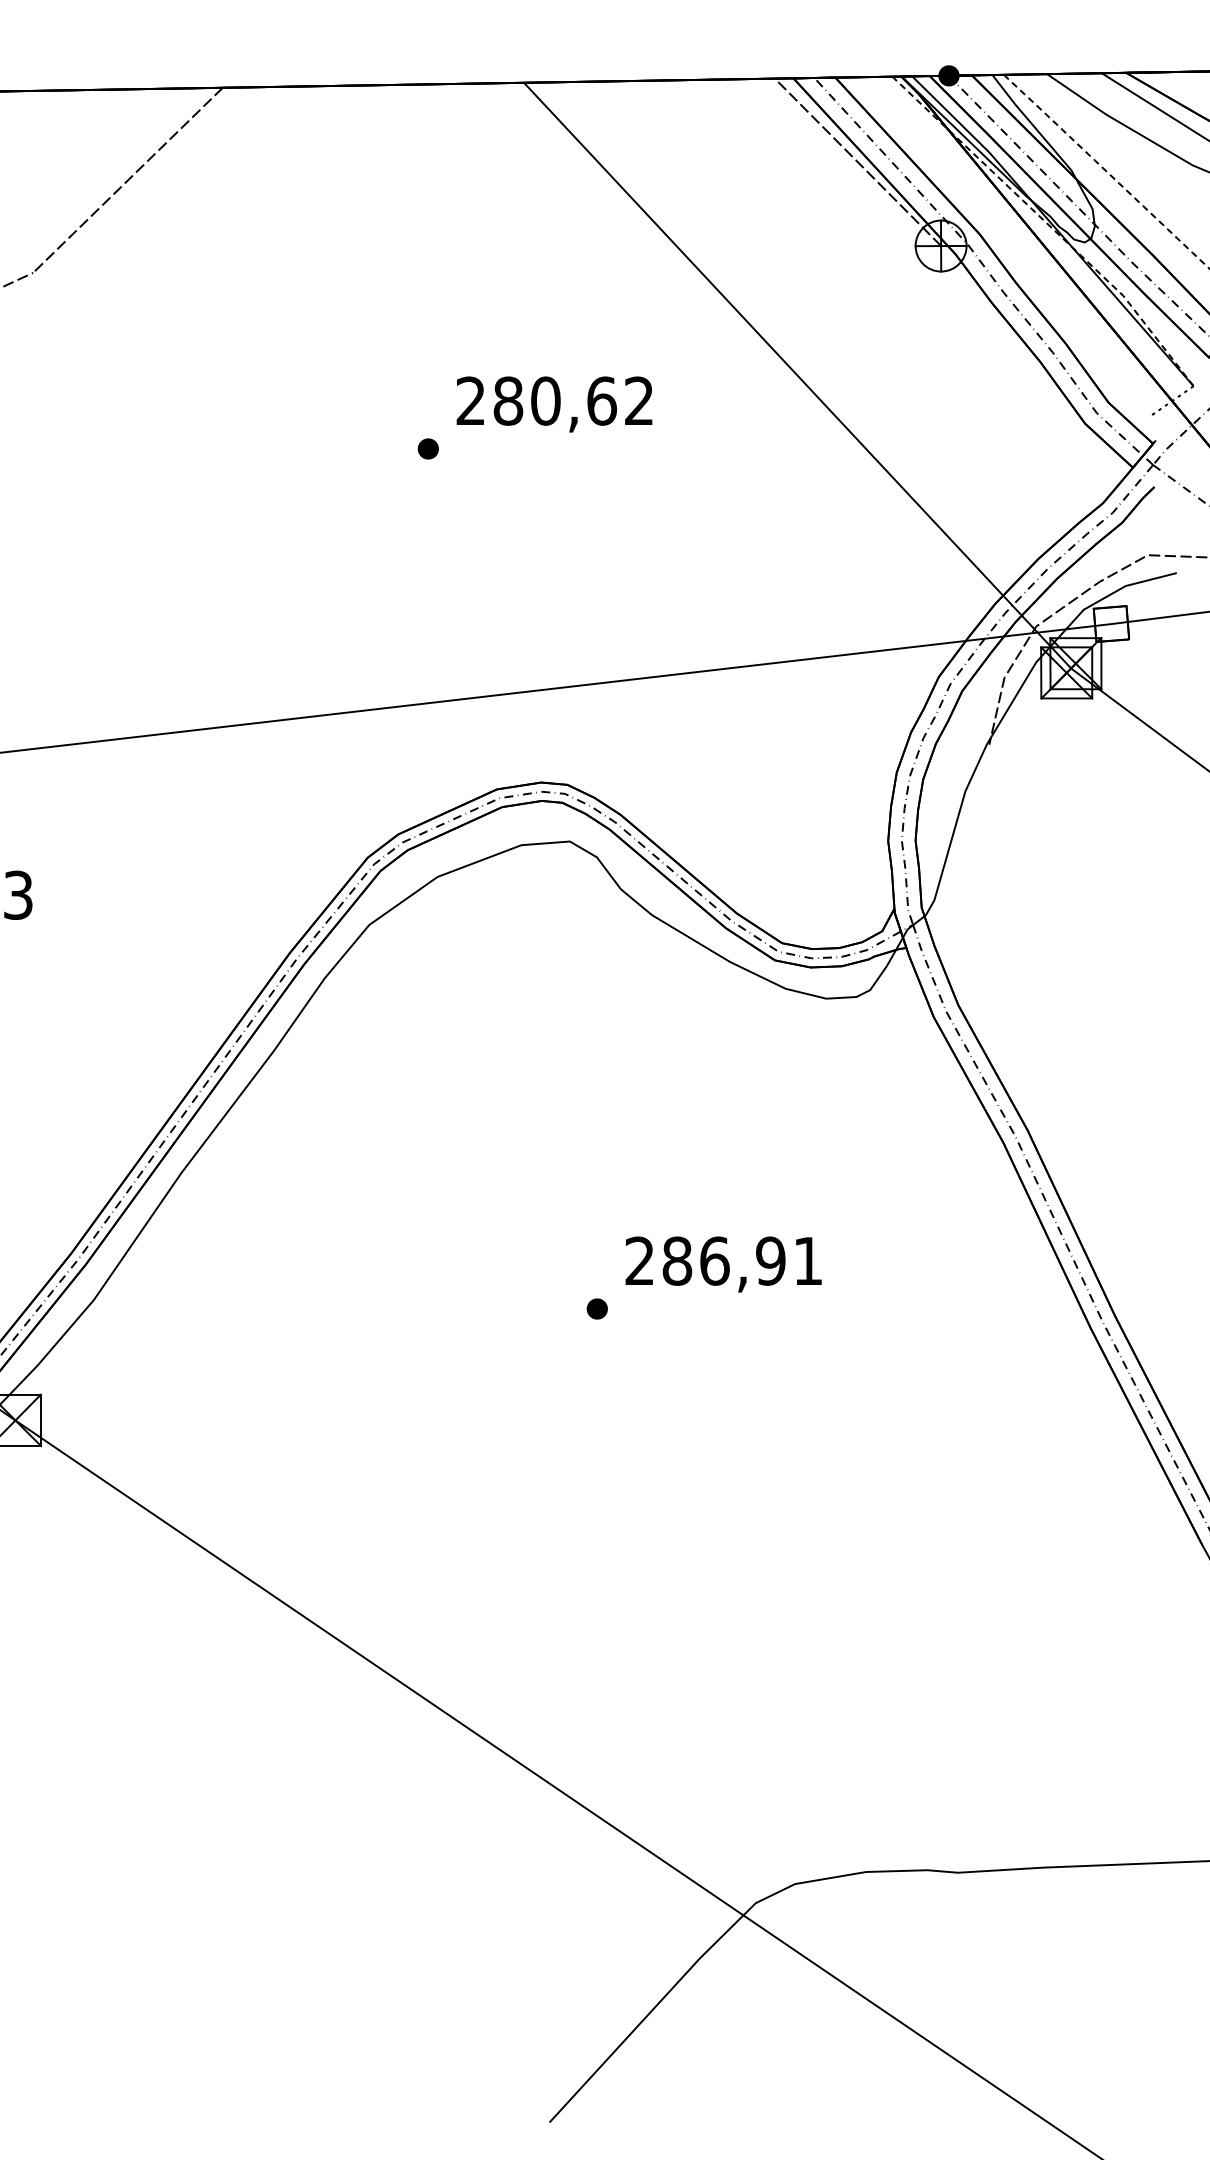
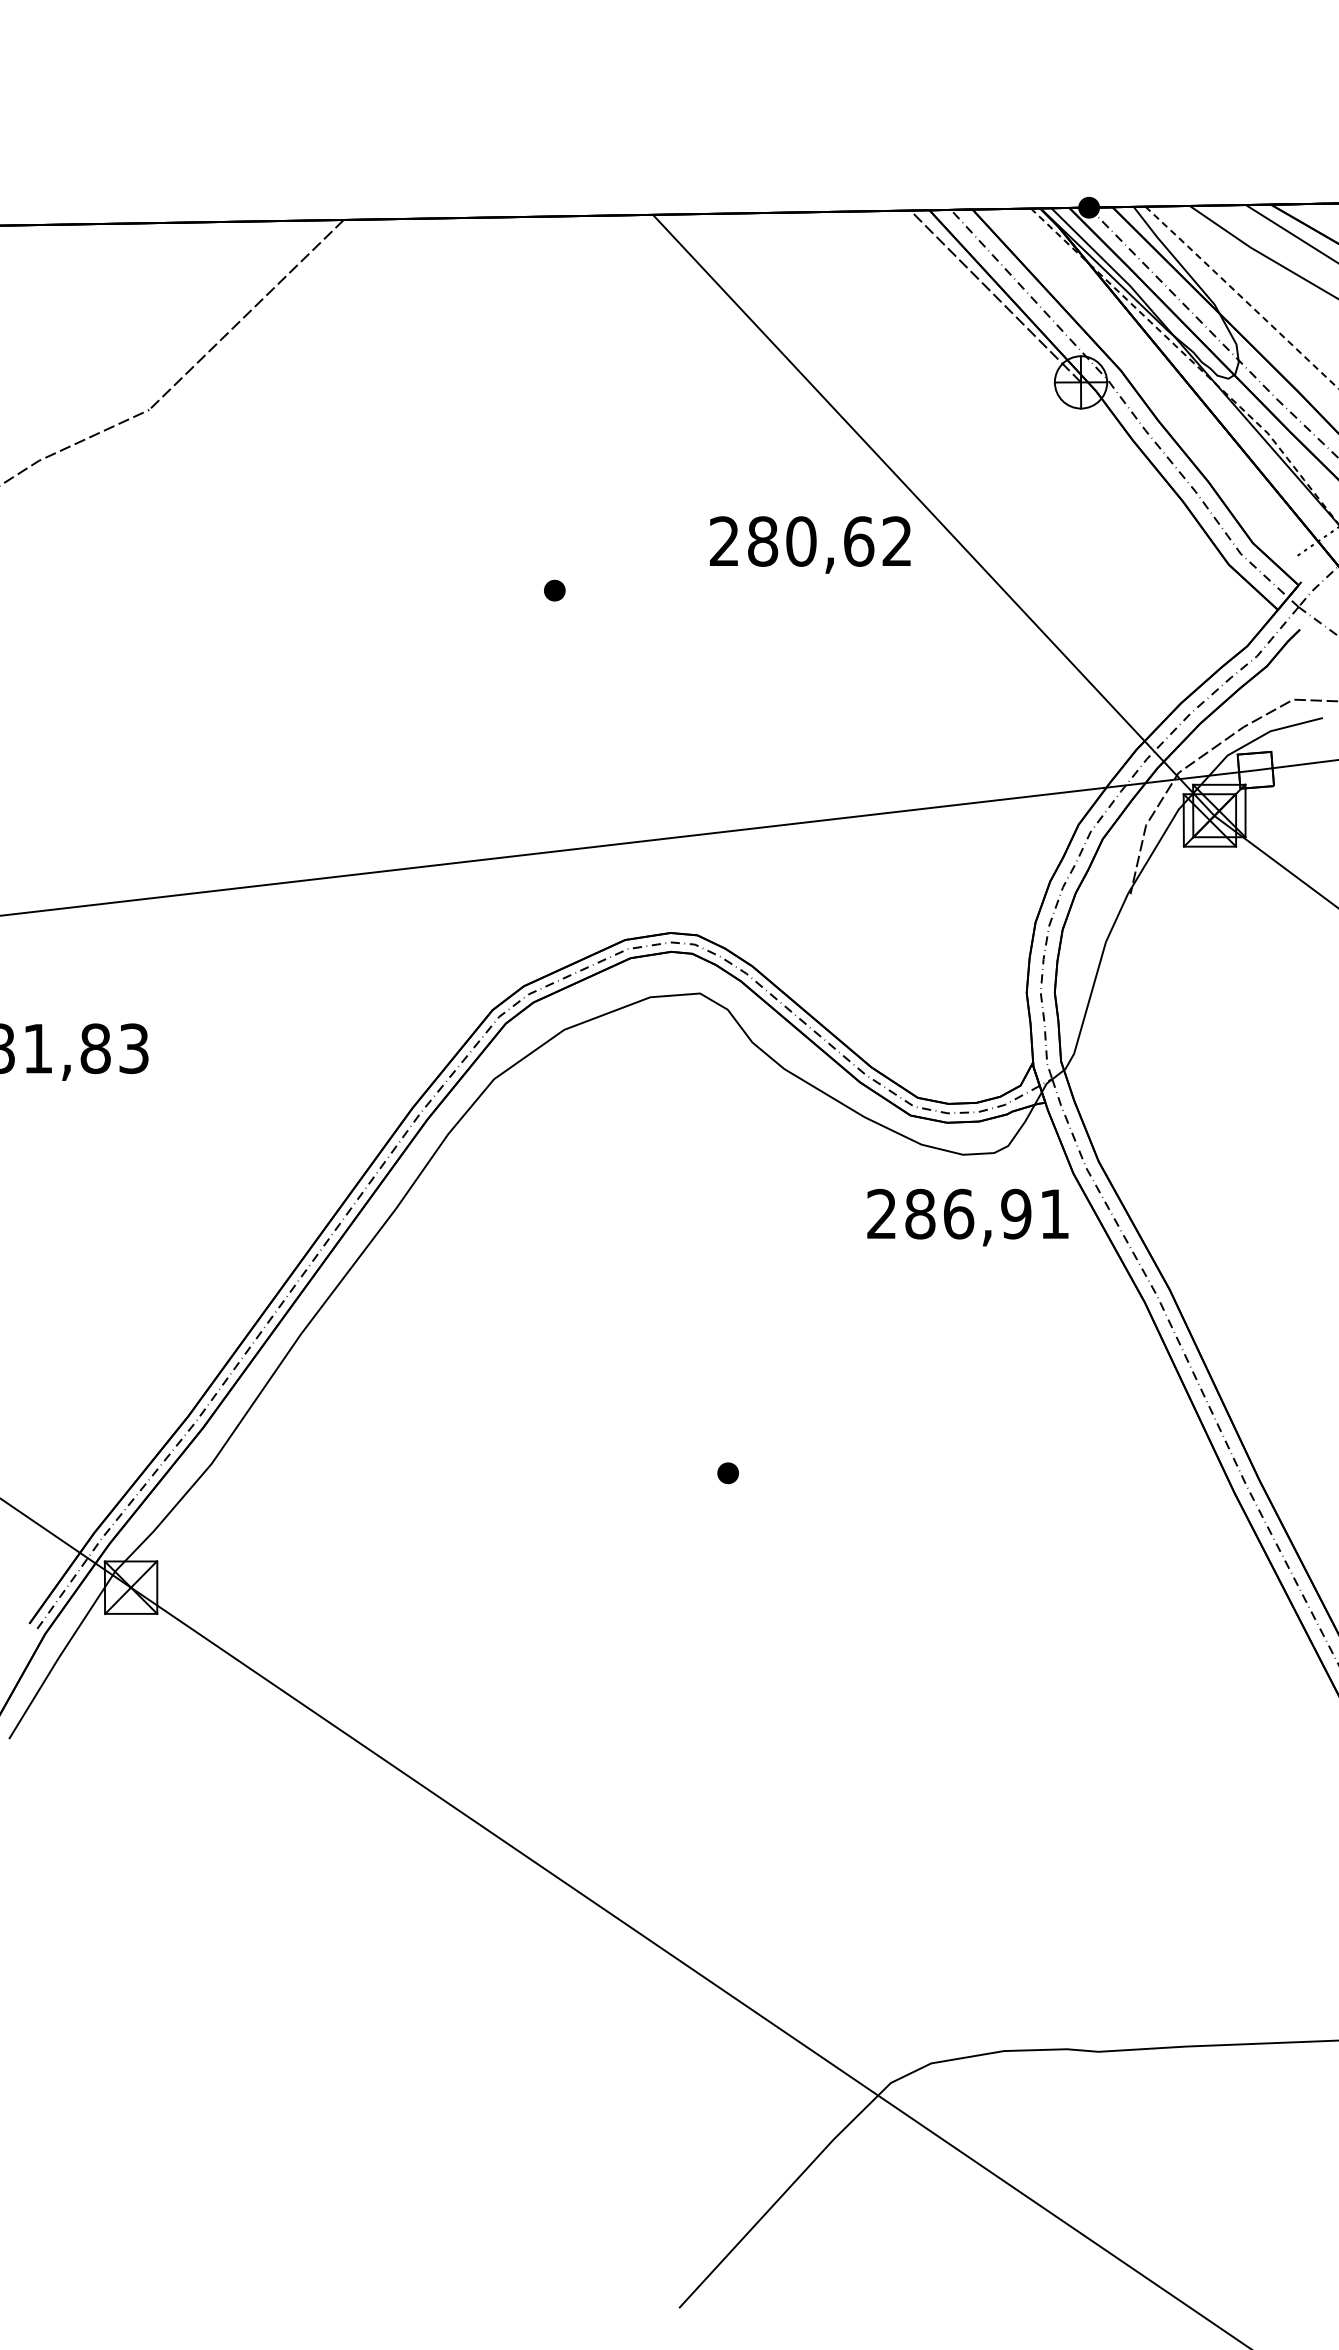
text: (554, 404) -> (810, 544), moved
text: (723, 1264) -> (967, 1217), moved

